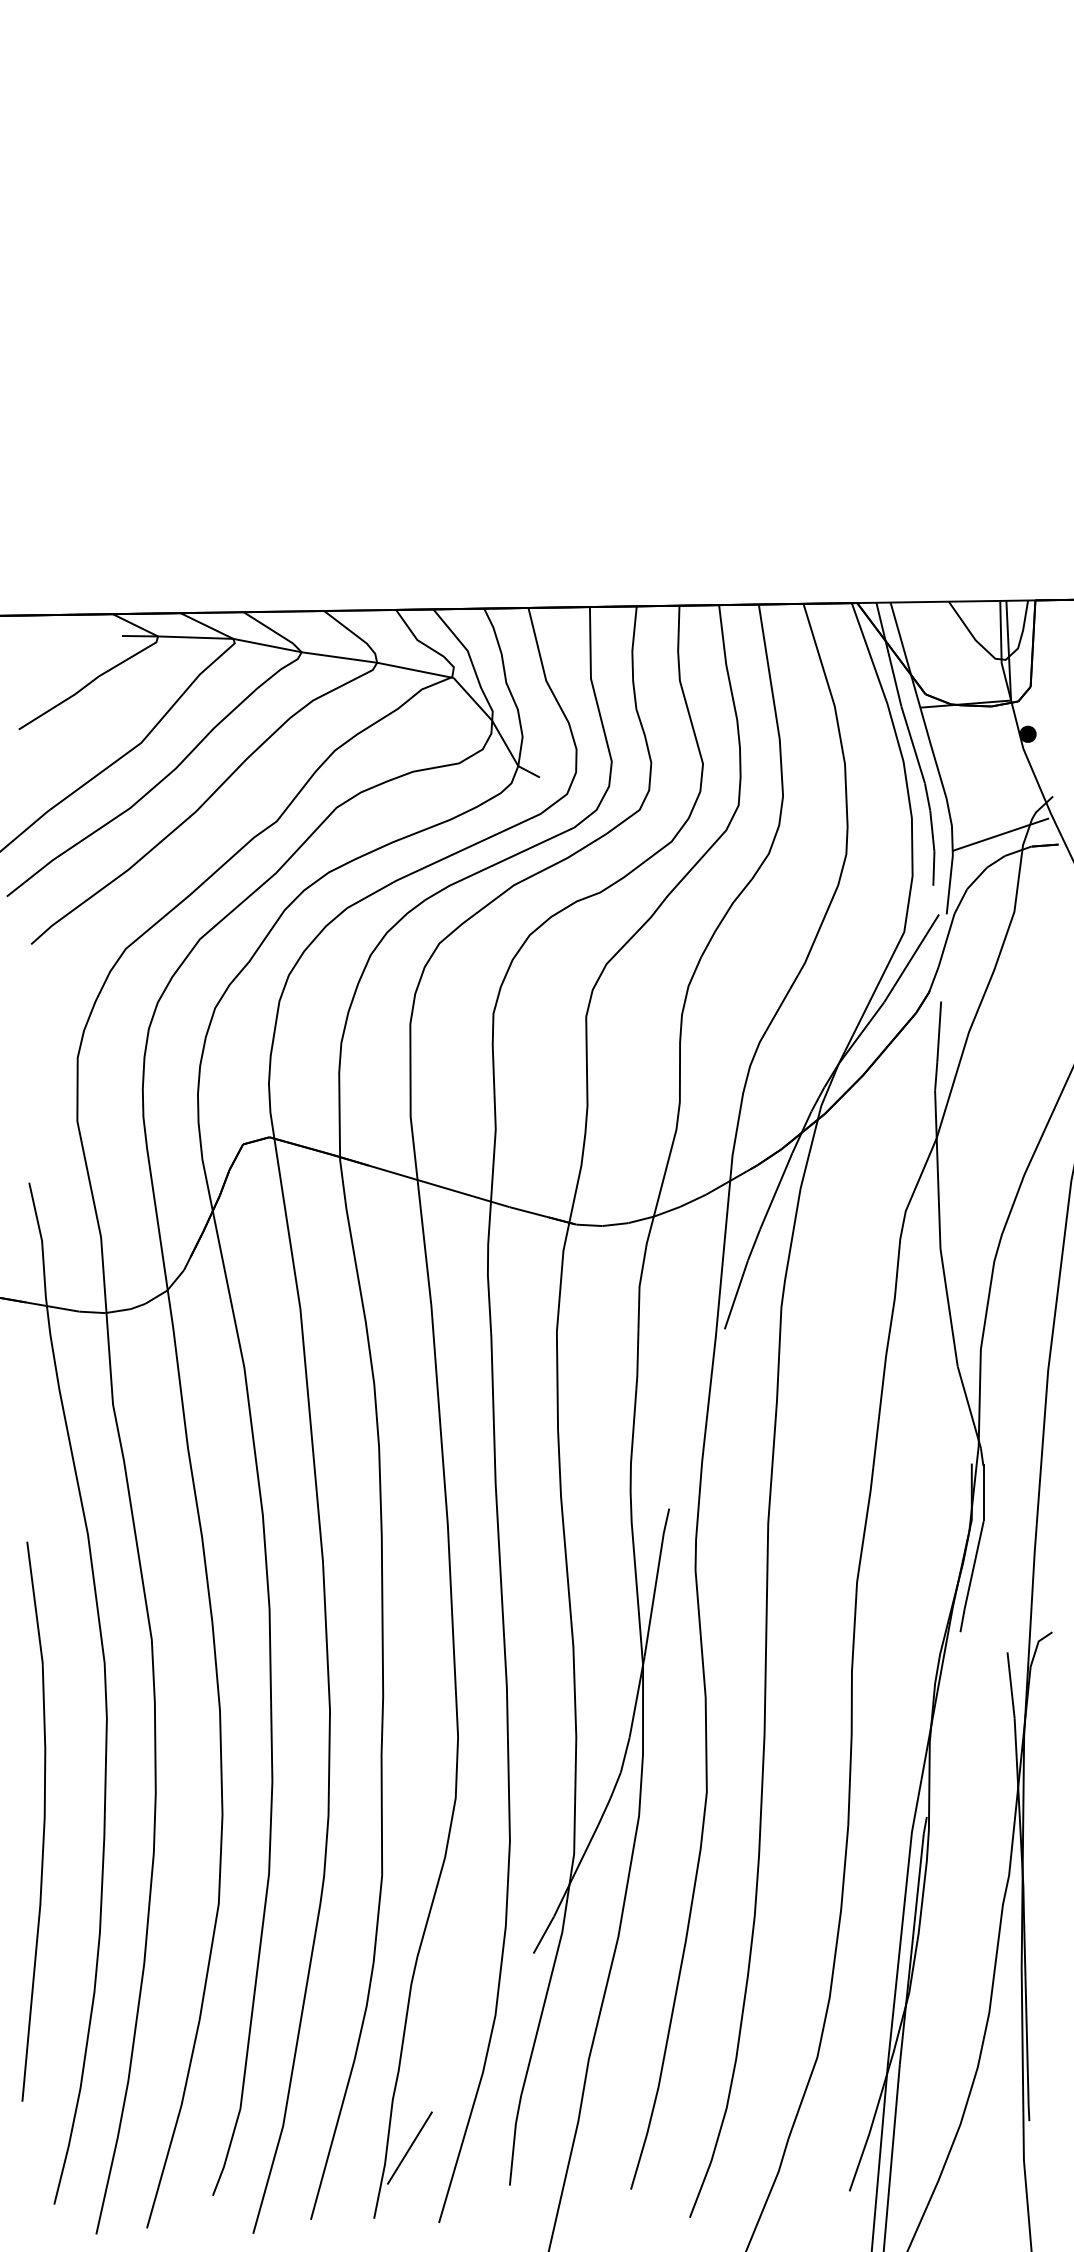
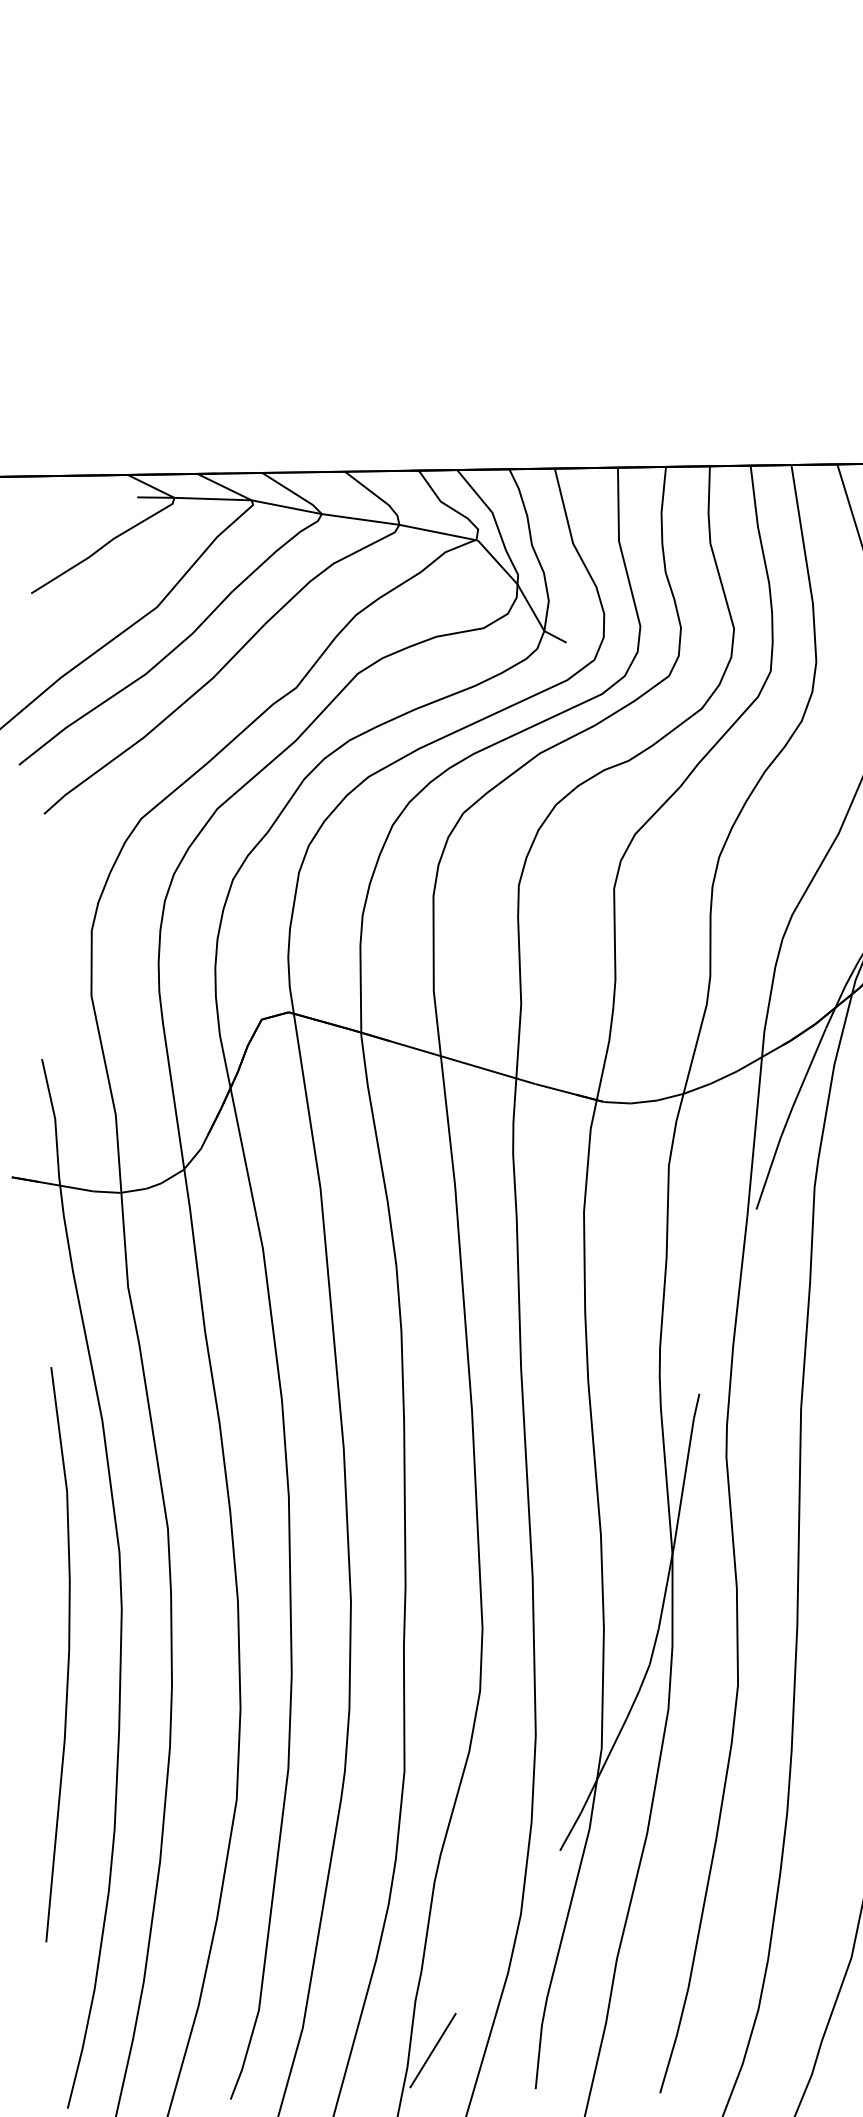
curve: (43, 1821) -> (67, 1654), moved

